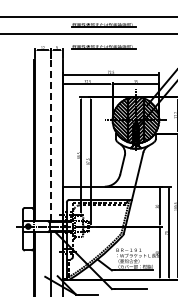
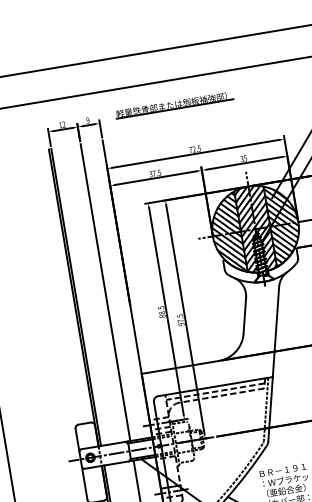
line: (103, 24) -> (166, 63), removed
line: (50, 140) -> (104, 292), dashed -> solid

